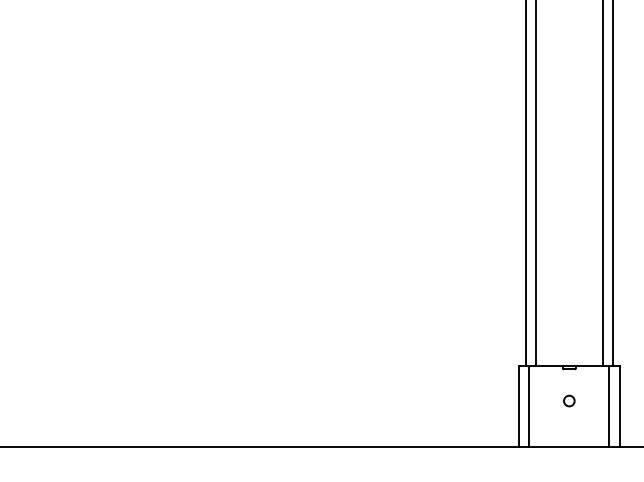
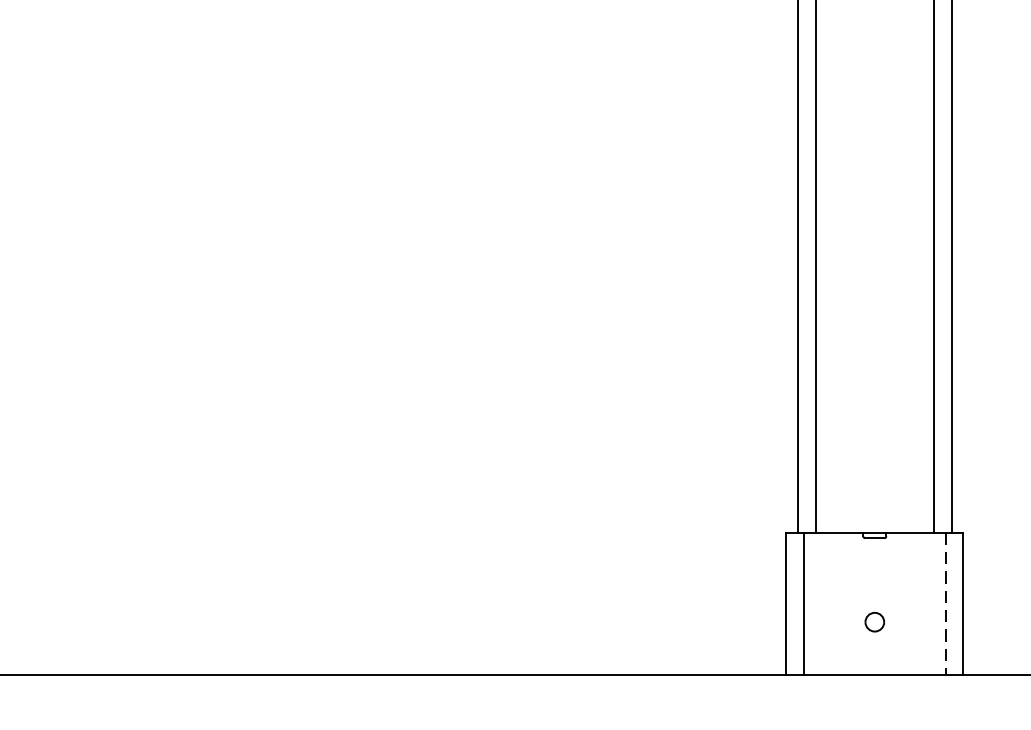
part: (569, 400) -> (875, 621), moved
line: (609, 407) -> (945, 605), solid -> dashed

